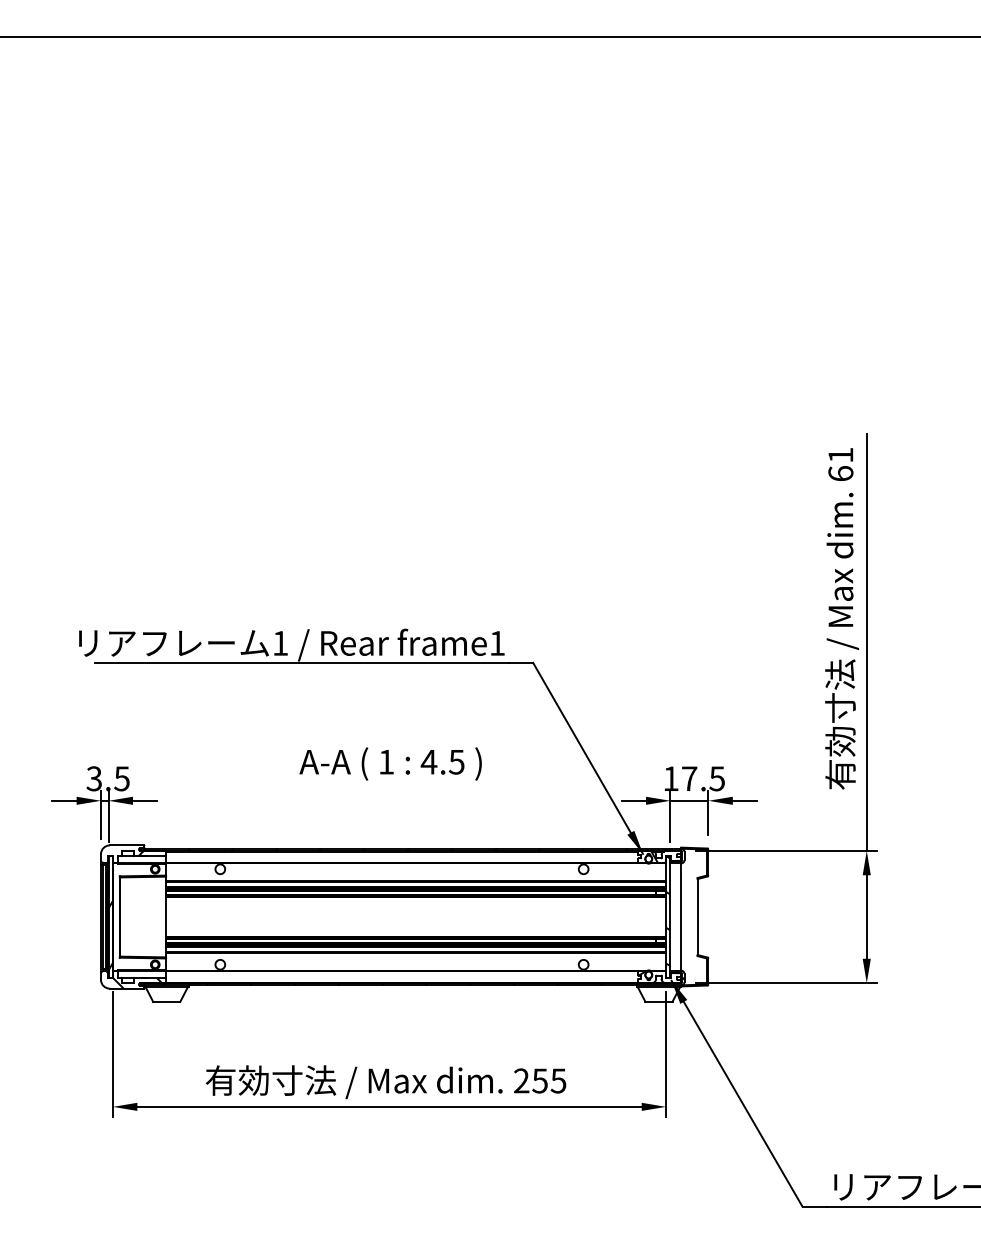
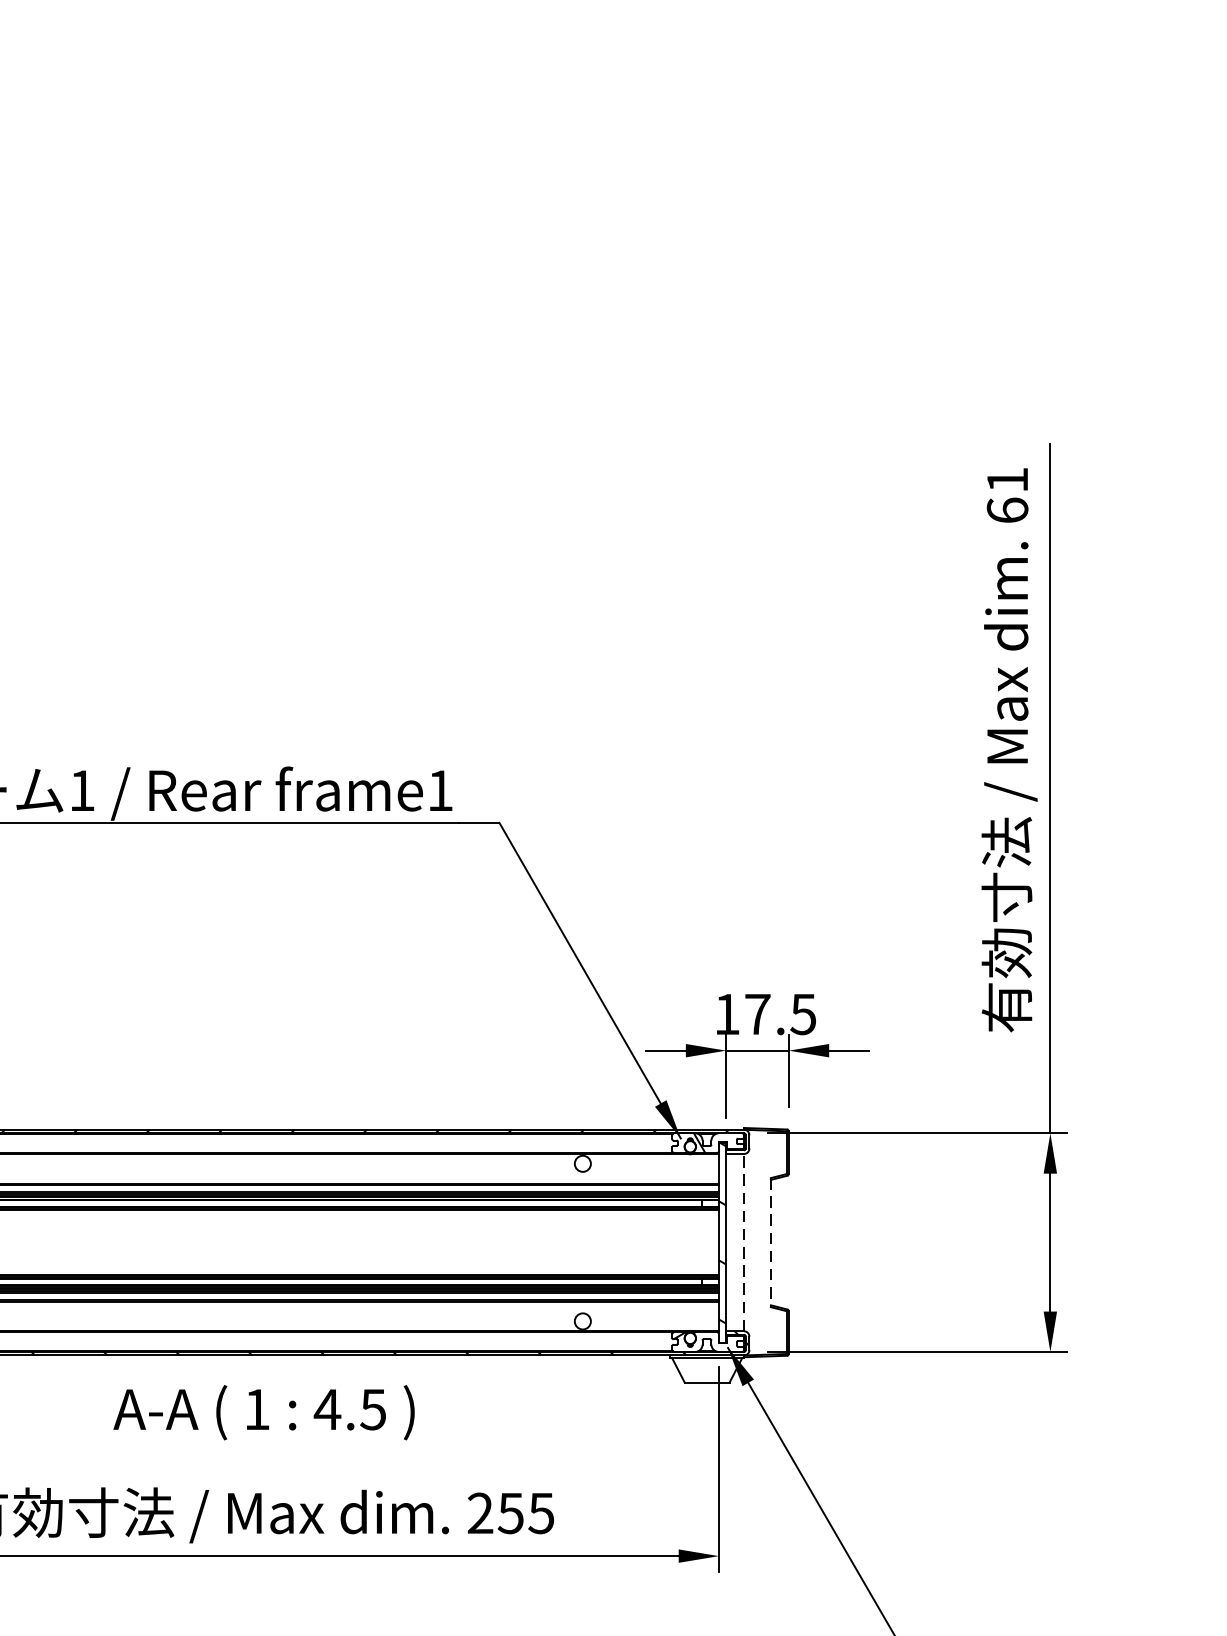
text: (390, 763) -> (263, 1411), moved
line: (681, 917) -> (744, 1243), solid -> dashed
line: (697, 917) -> (770, 1243), solid -> dashed

